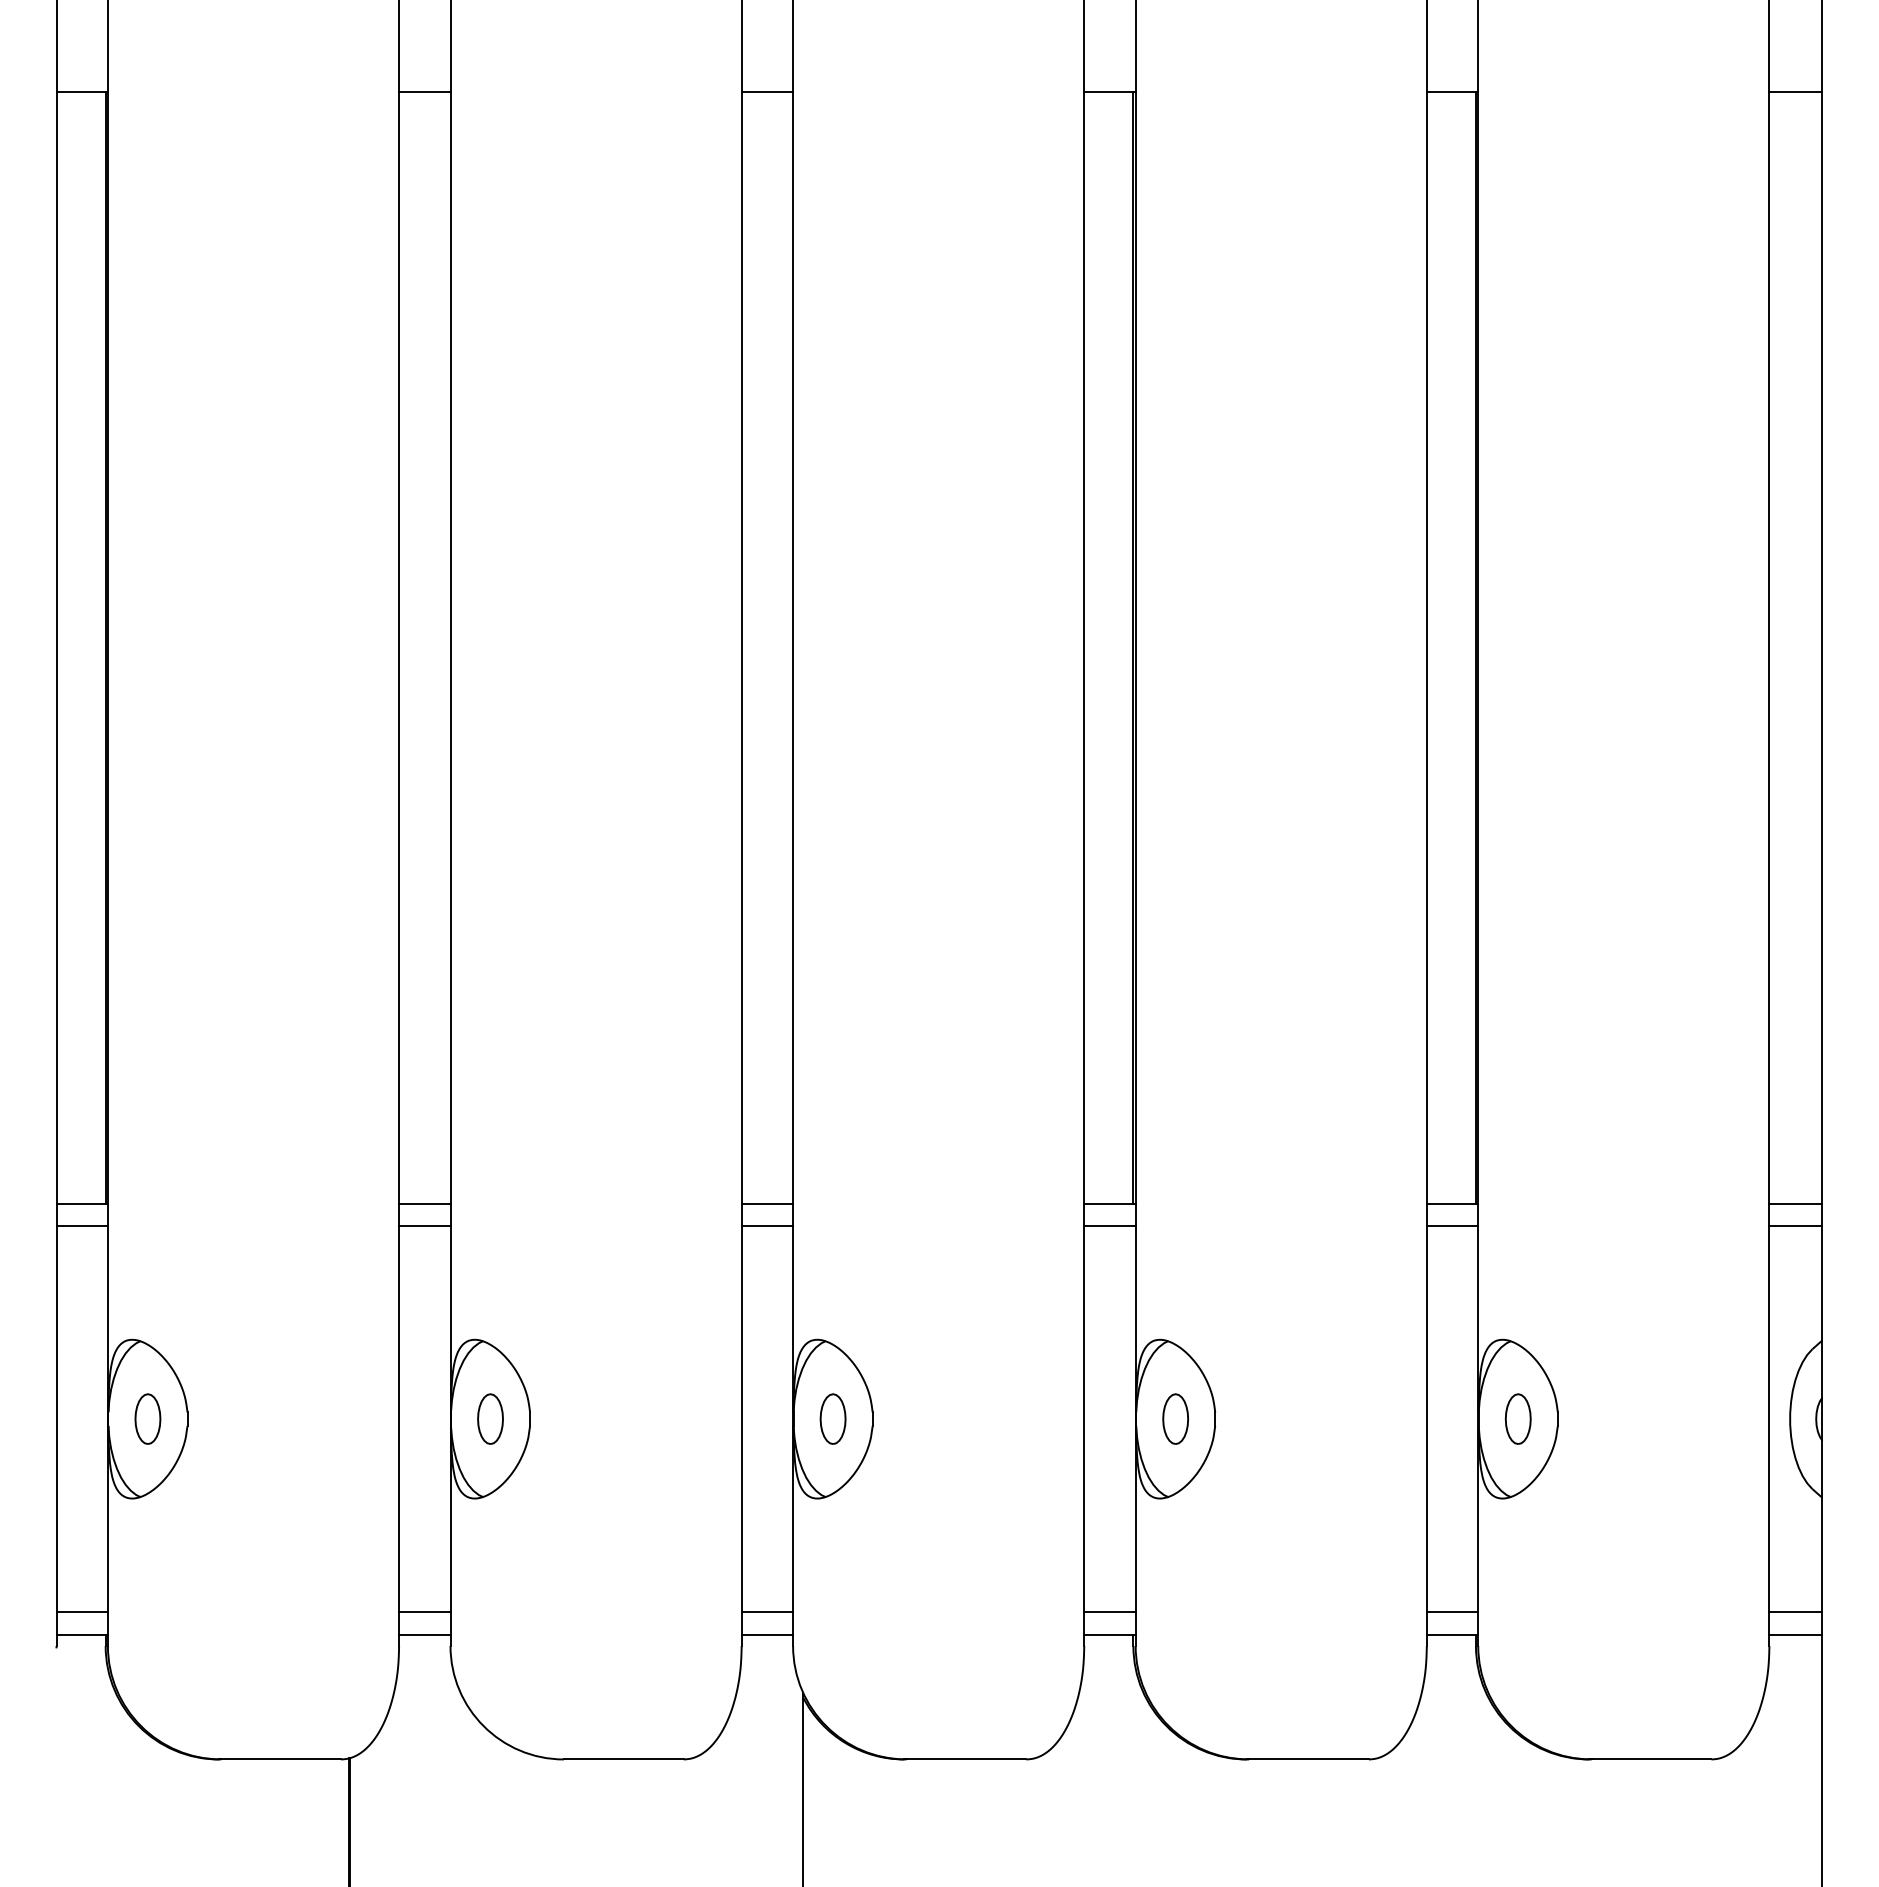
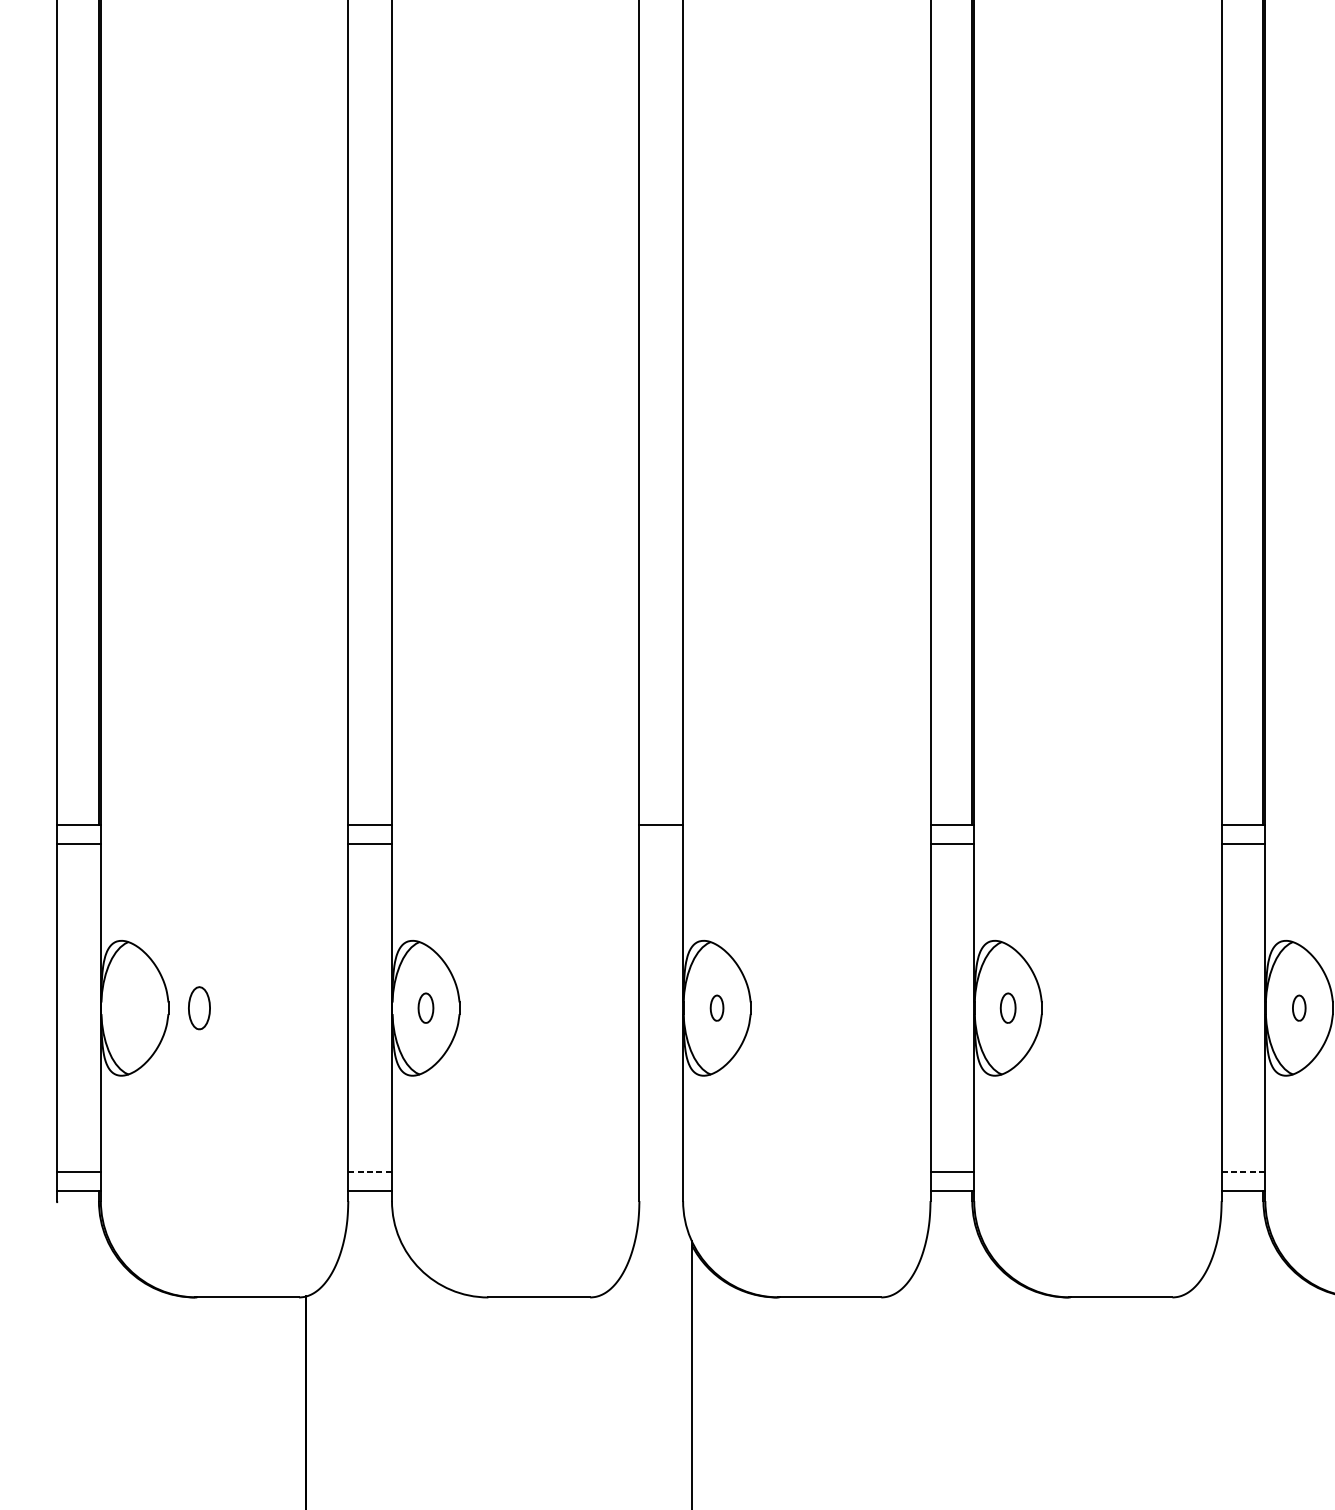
line: (767, 1226) -> (661, 844), removed
part: (147, 1418) -> (199, 1007), moved
part: (490, 1418) -> (425, 1007), size x0.7
part: (832, 1418) -> (716, 1007), size x0.6
part: (1175, 1418) -> (1008, 1007), size x0.7
part: (1517, 1418) -> (1298, 1007), size x0.6
line: (424, 1611) -> (369, 1171), solid -> dashed
line: (767, 1611) -> (661, 1171), removed
line: (1452, 1611) -> (1243, 1171), solid -> dashed
line: (767, 1634) -> (661, 1191), removed

